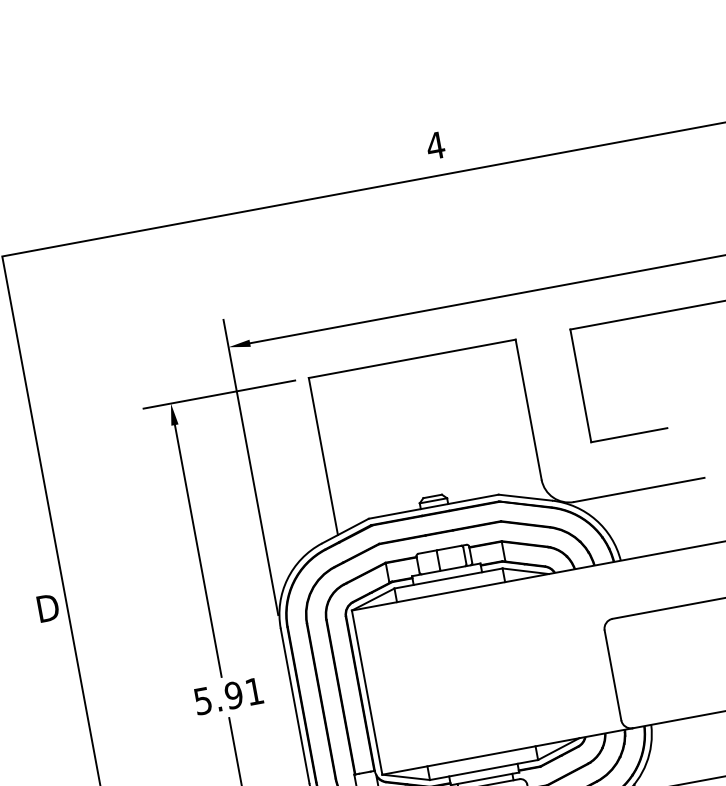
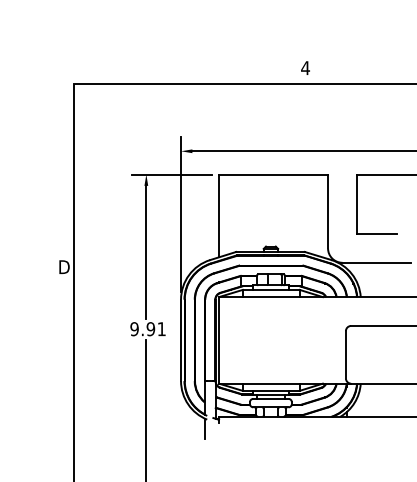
text: (202, 699) -> (134, 328), 5.91 -> 9.91

